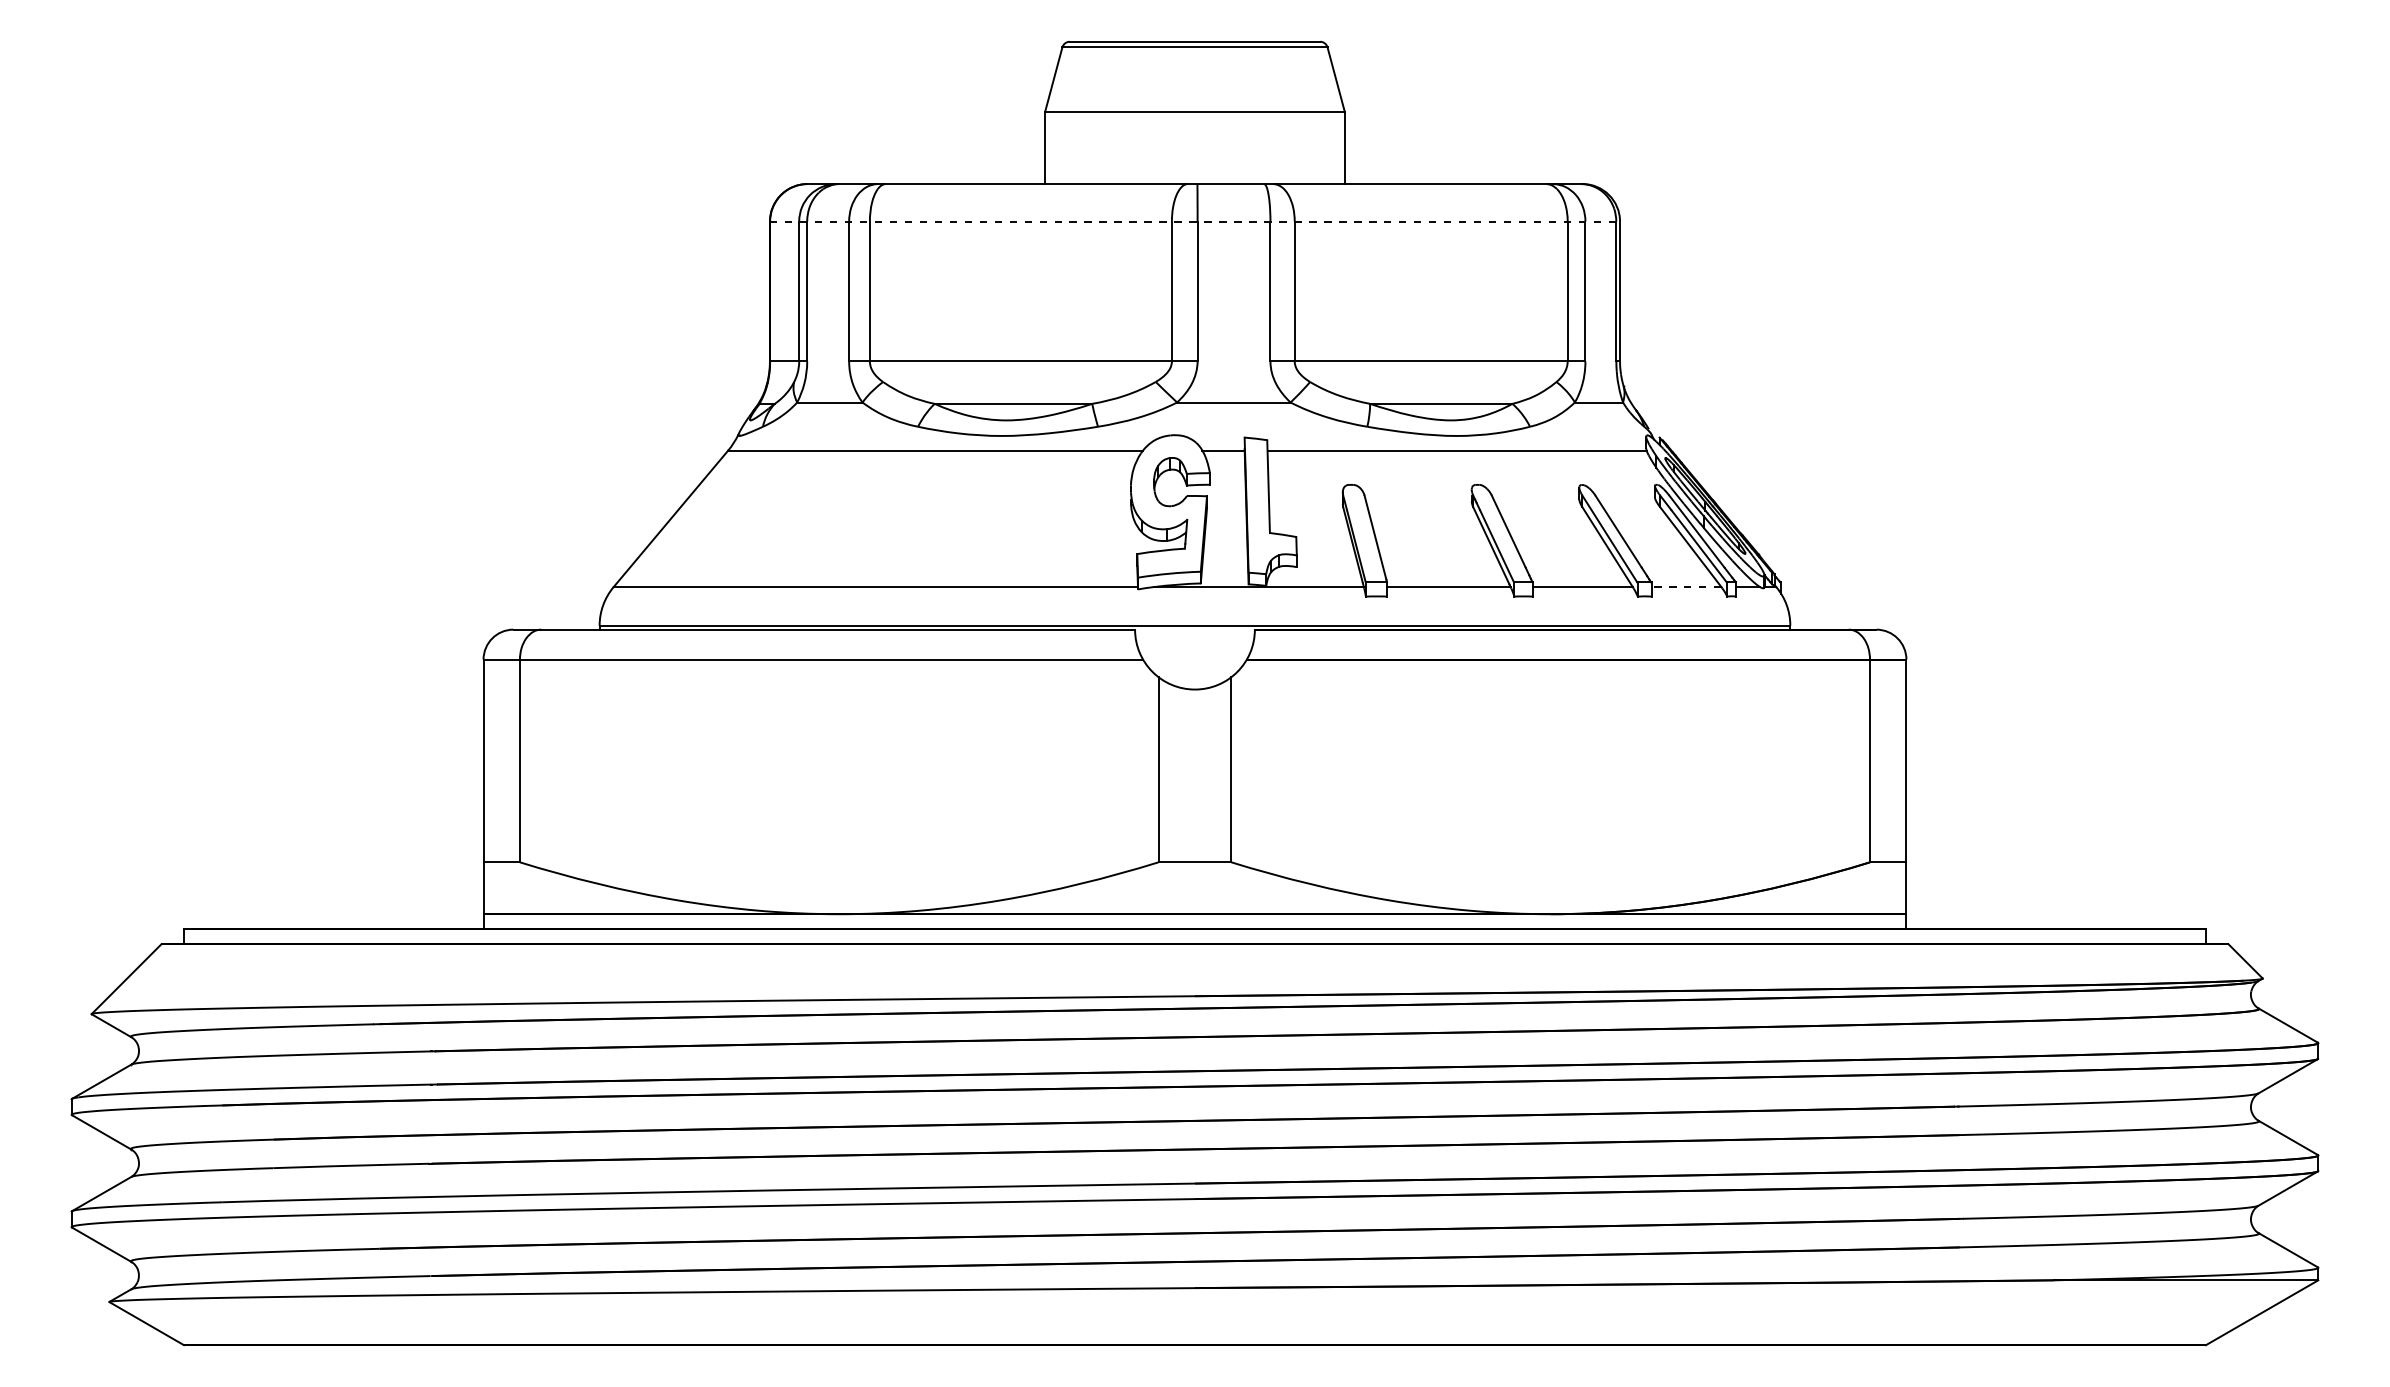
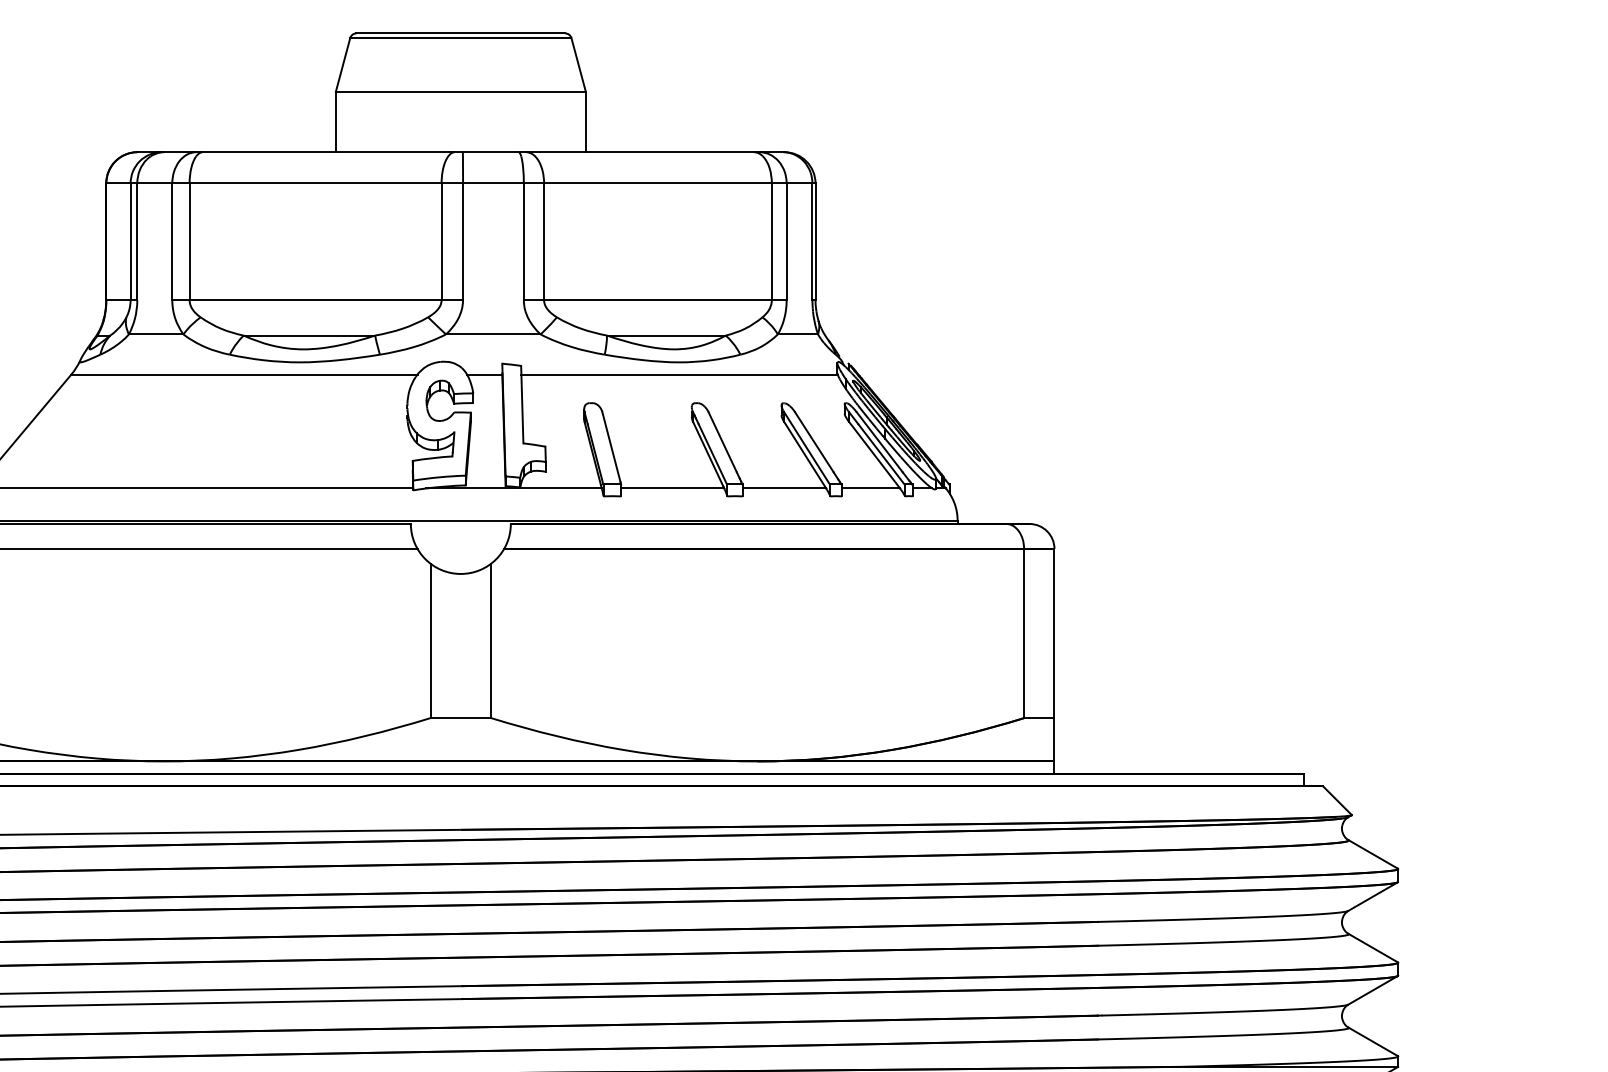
line: (1195, 221) -> (461, 183), dashed -> solid
line: (1686, 587) -> (870, 488), dashed -> solid

